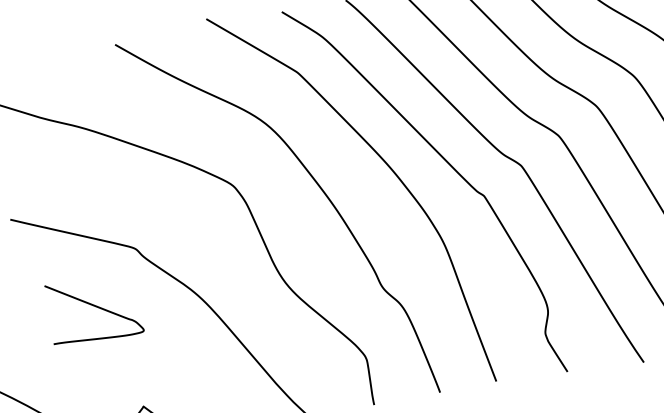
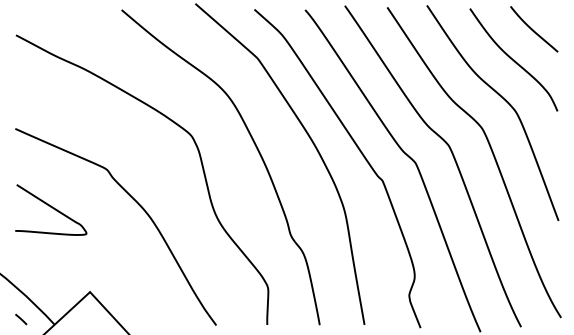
curve: (95, 307) -> (52, 208), moved

